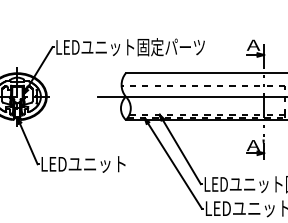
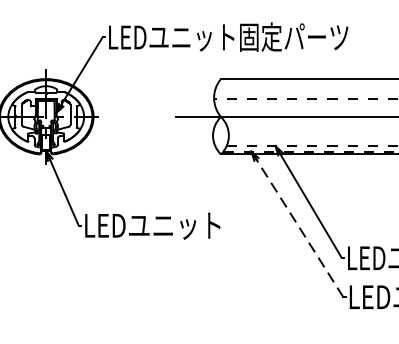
line: (173, 164) -> (297, 226), solid -> dashed

